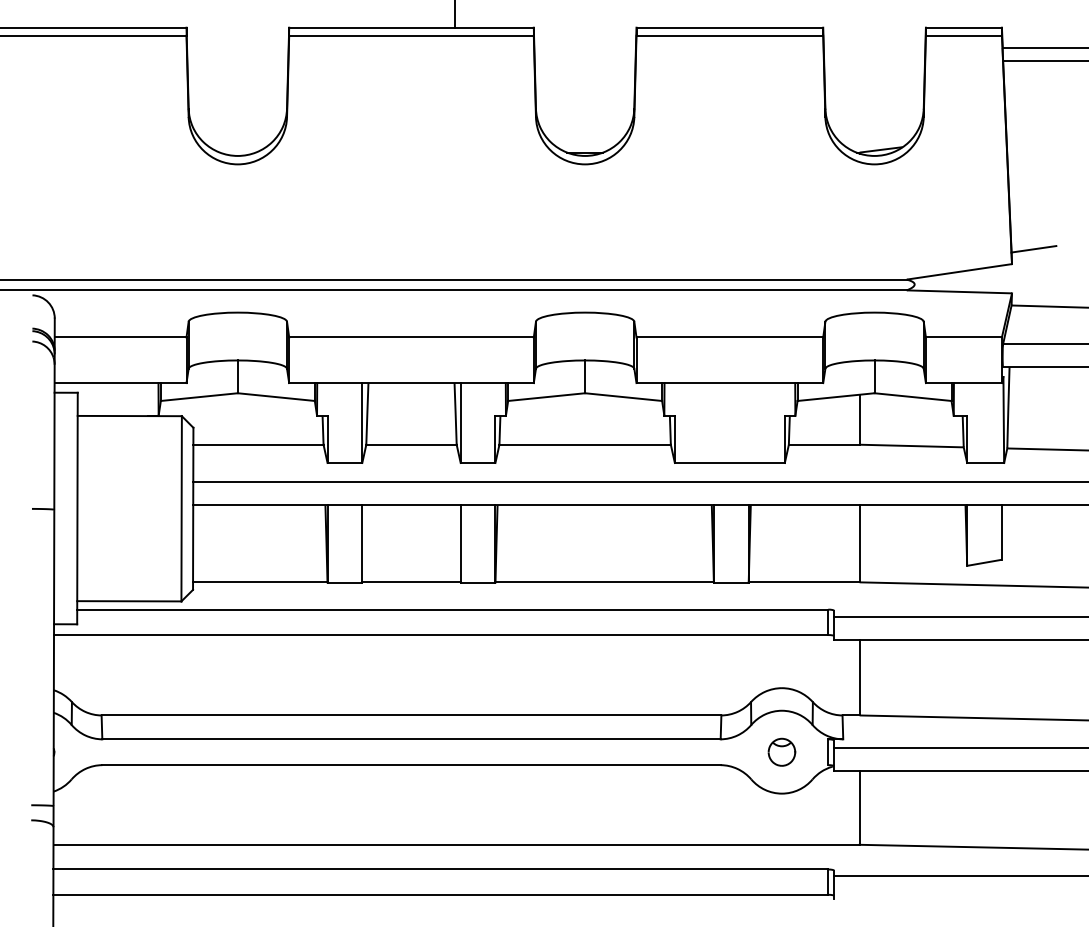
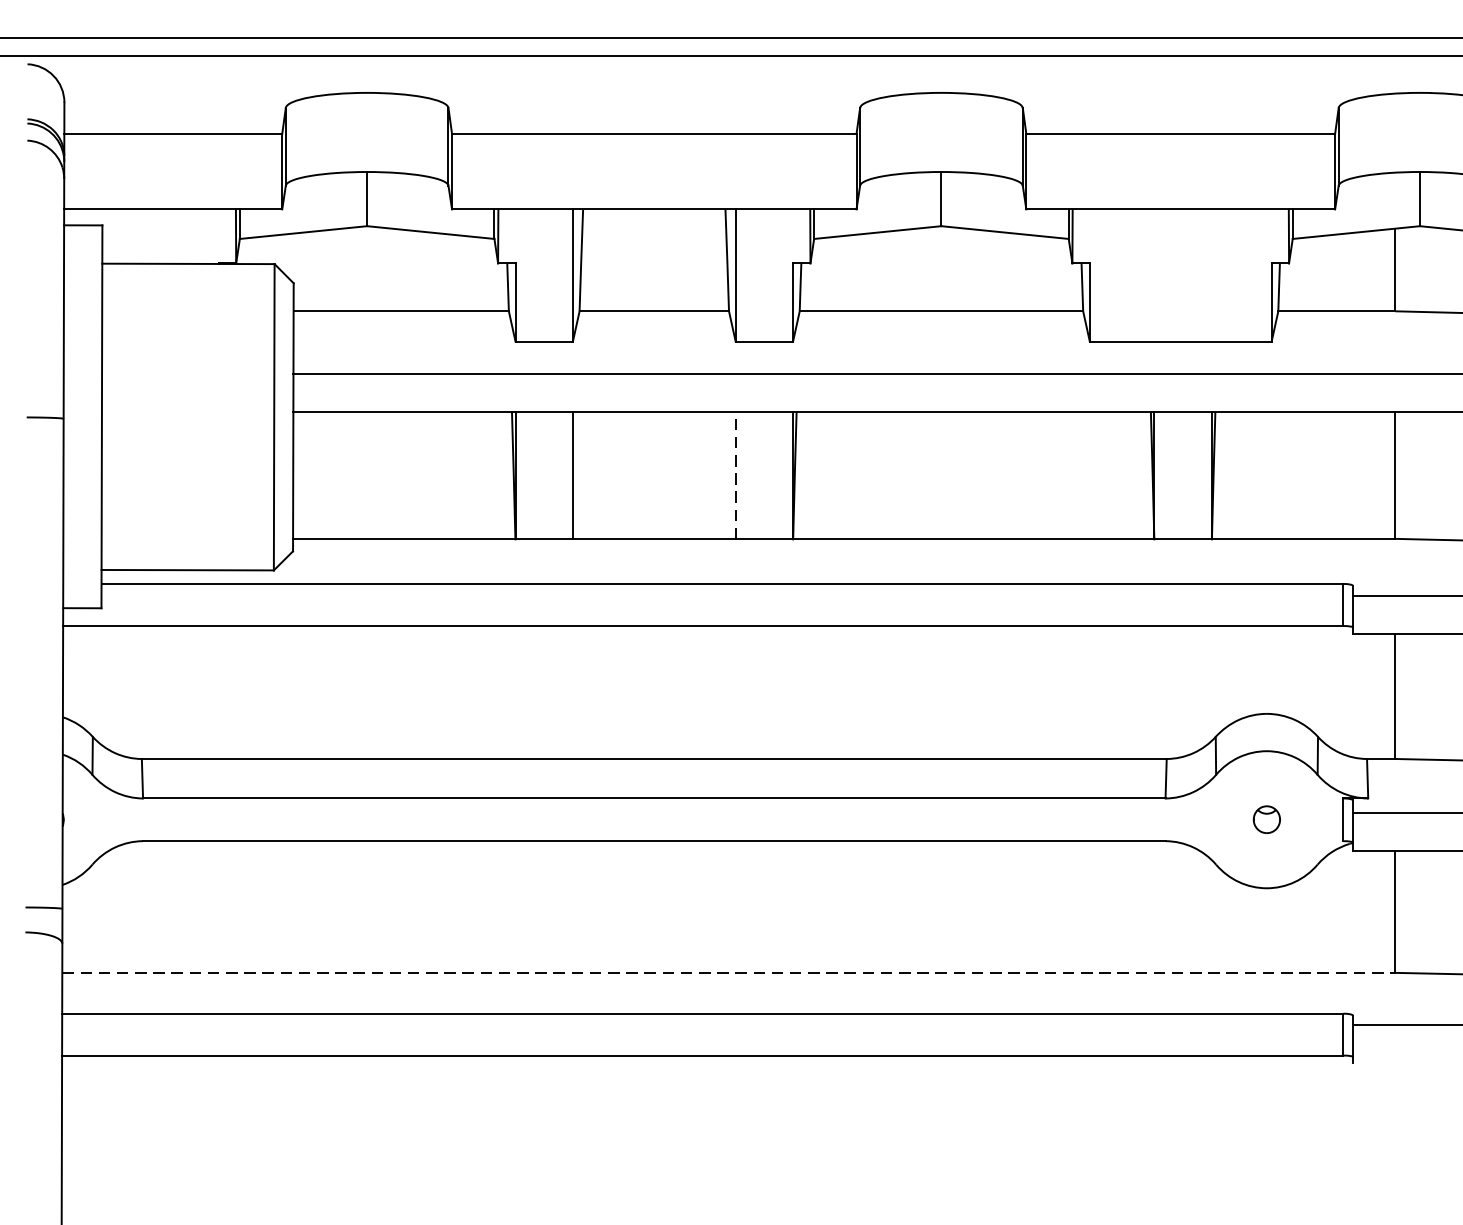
line: (460, 544) -> (735, 476), solid -> dashed
part: (781, 751) -> (1266, 818), size x0.6
line: (457, 844) -> (730, 972), solid -> dashed

